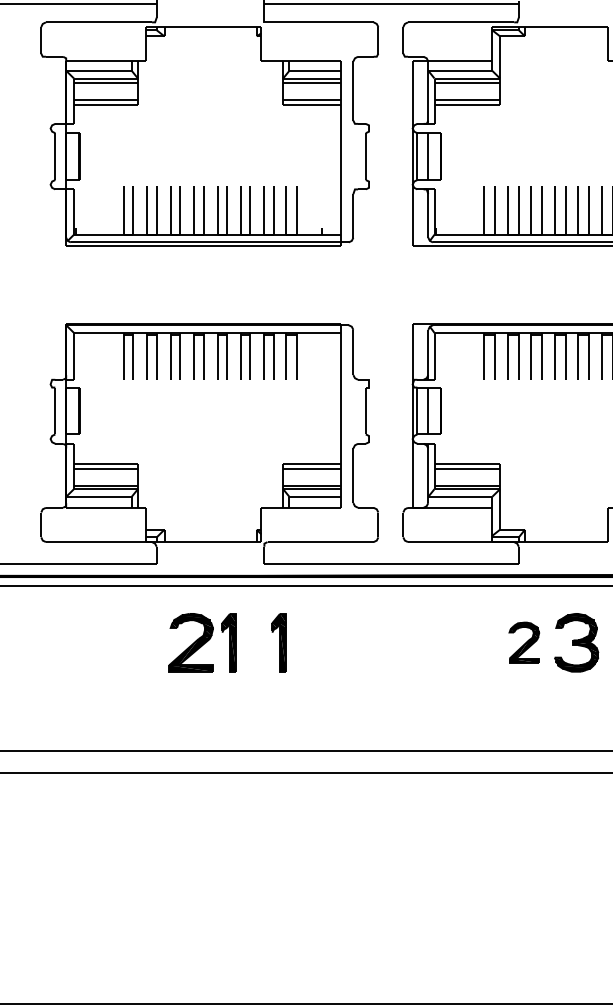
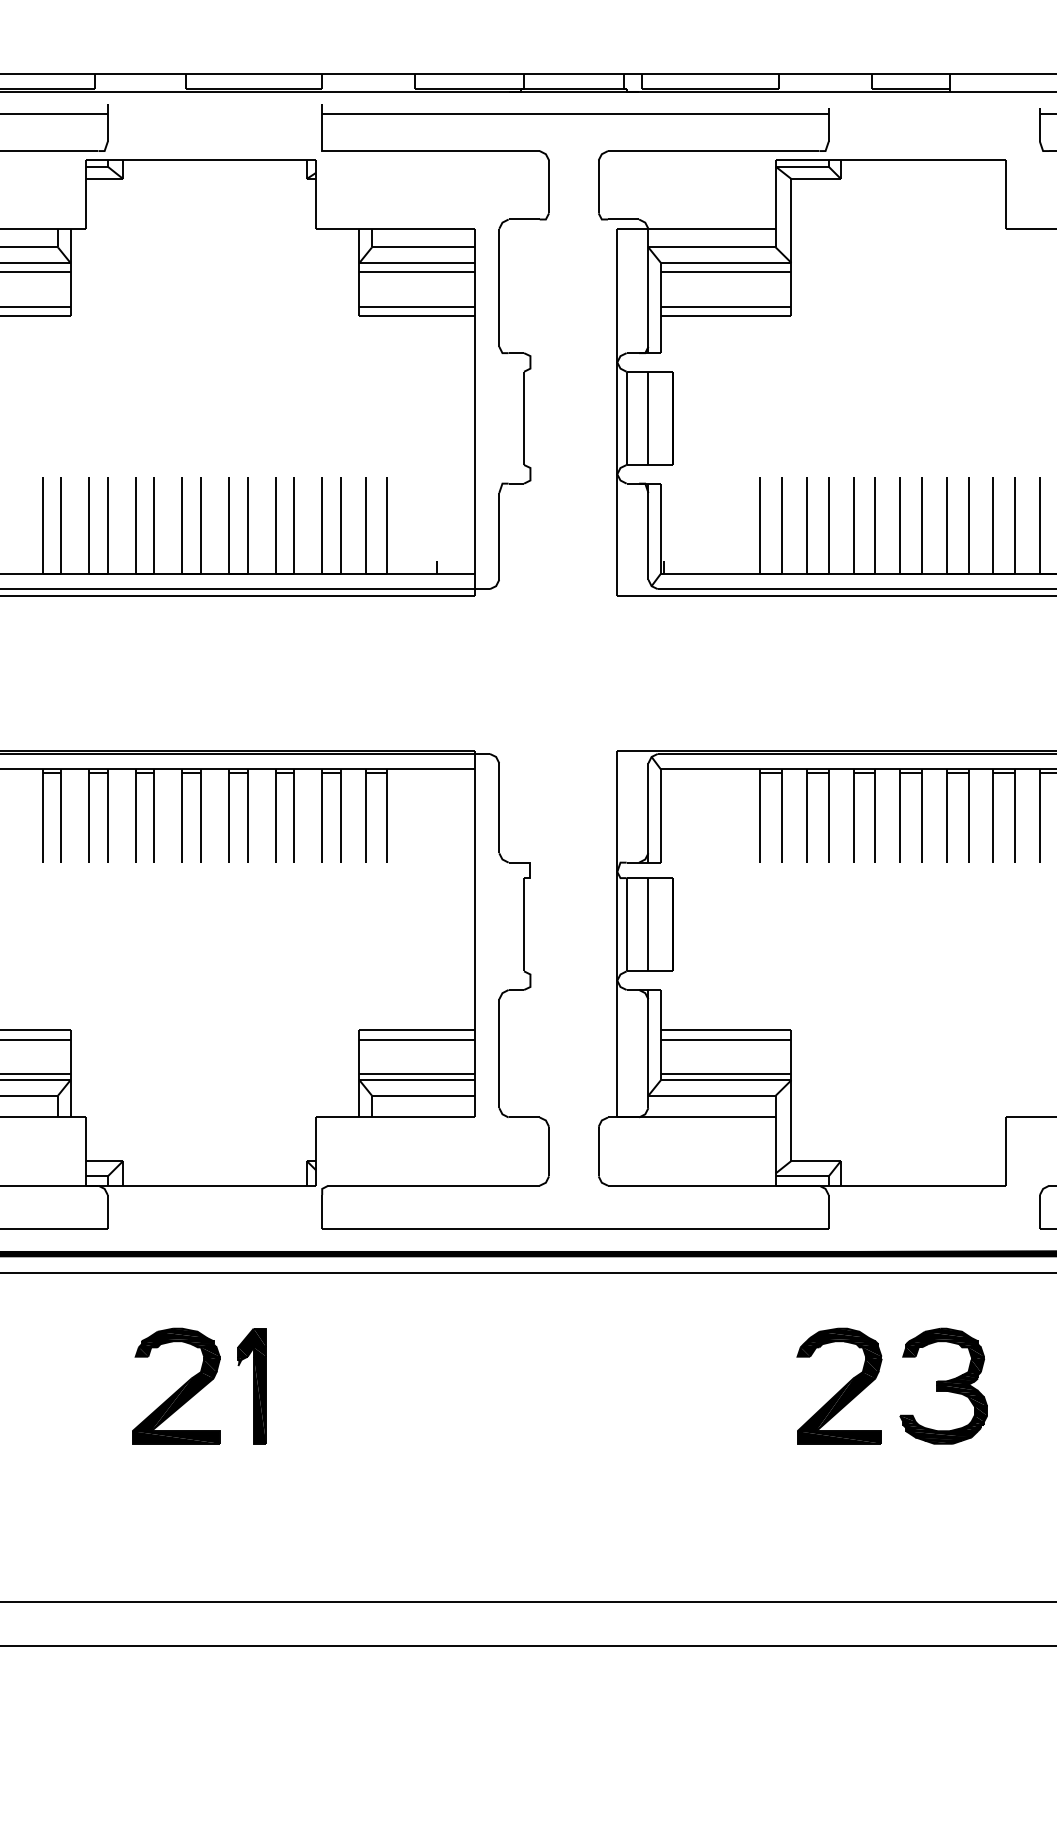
part: (278, 642) -> (350, 1385), removed
part: (524, 642) -> (839, 1385), size x1.43

